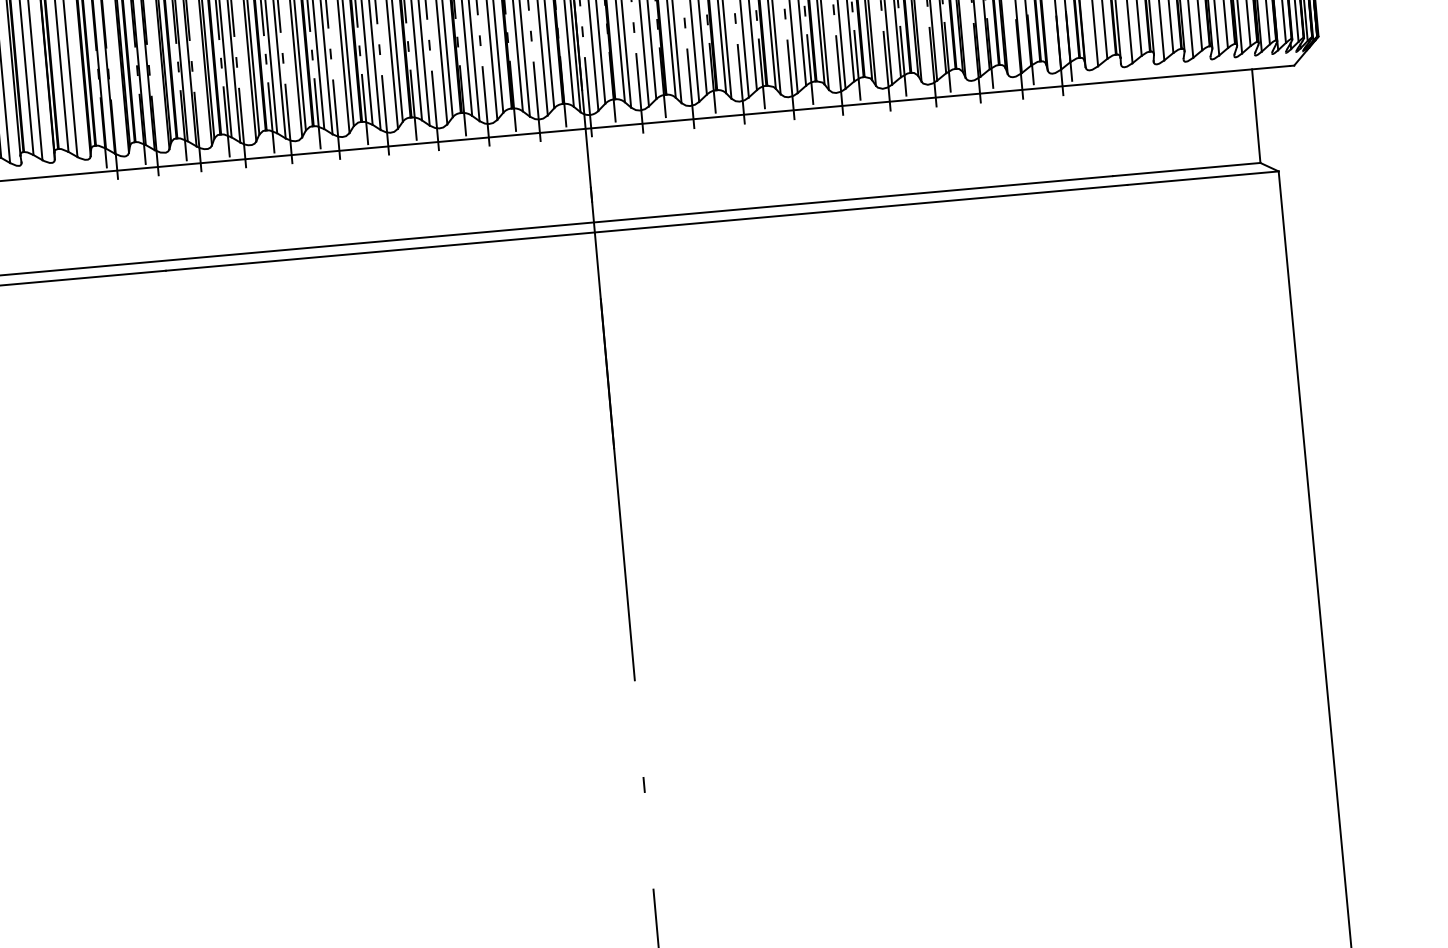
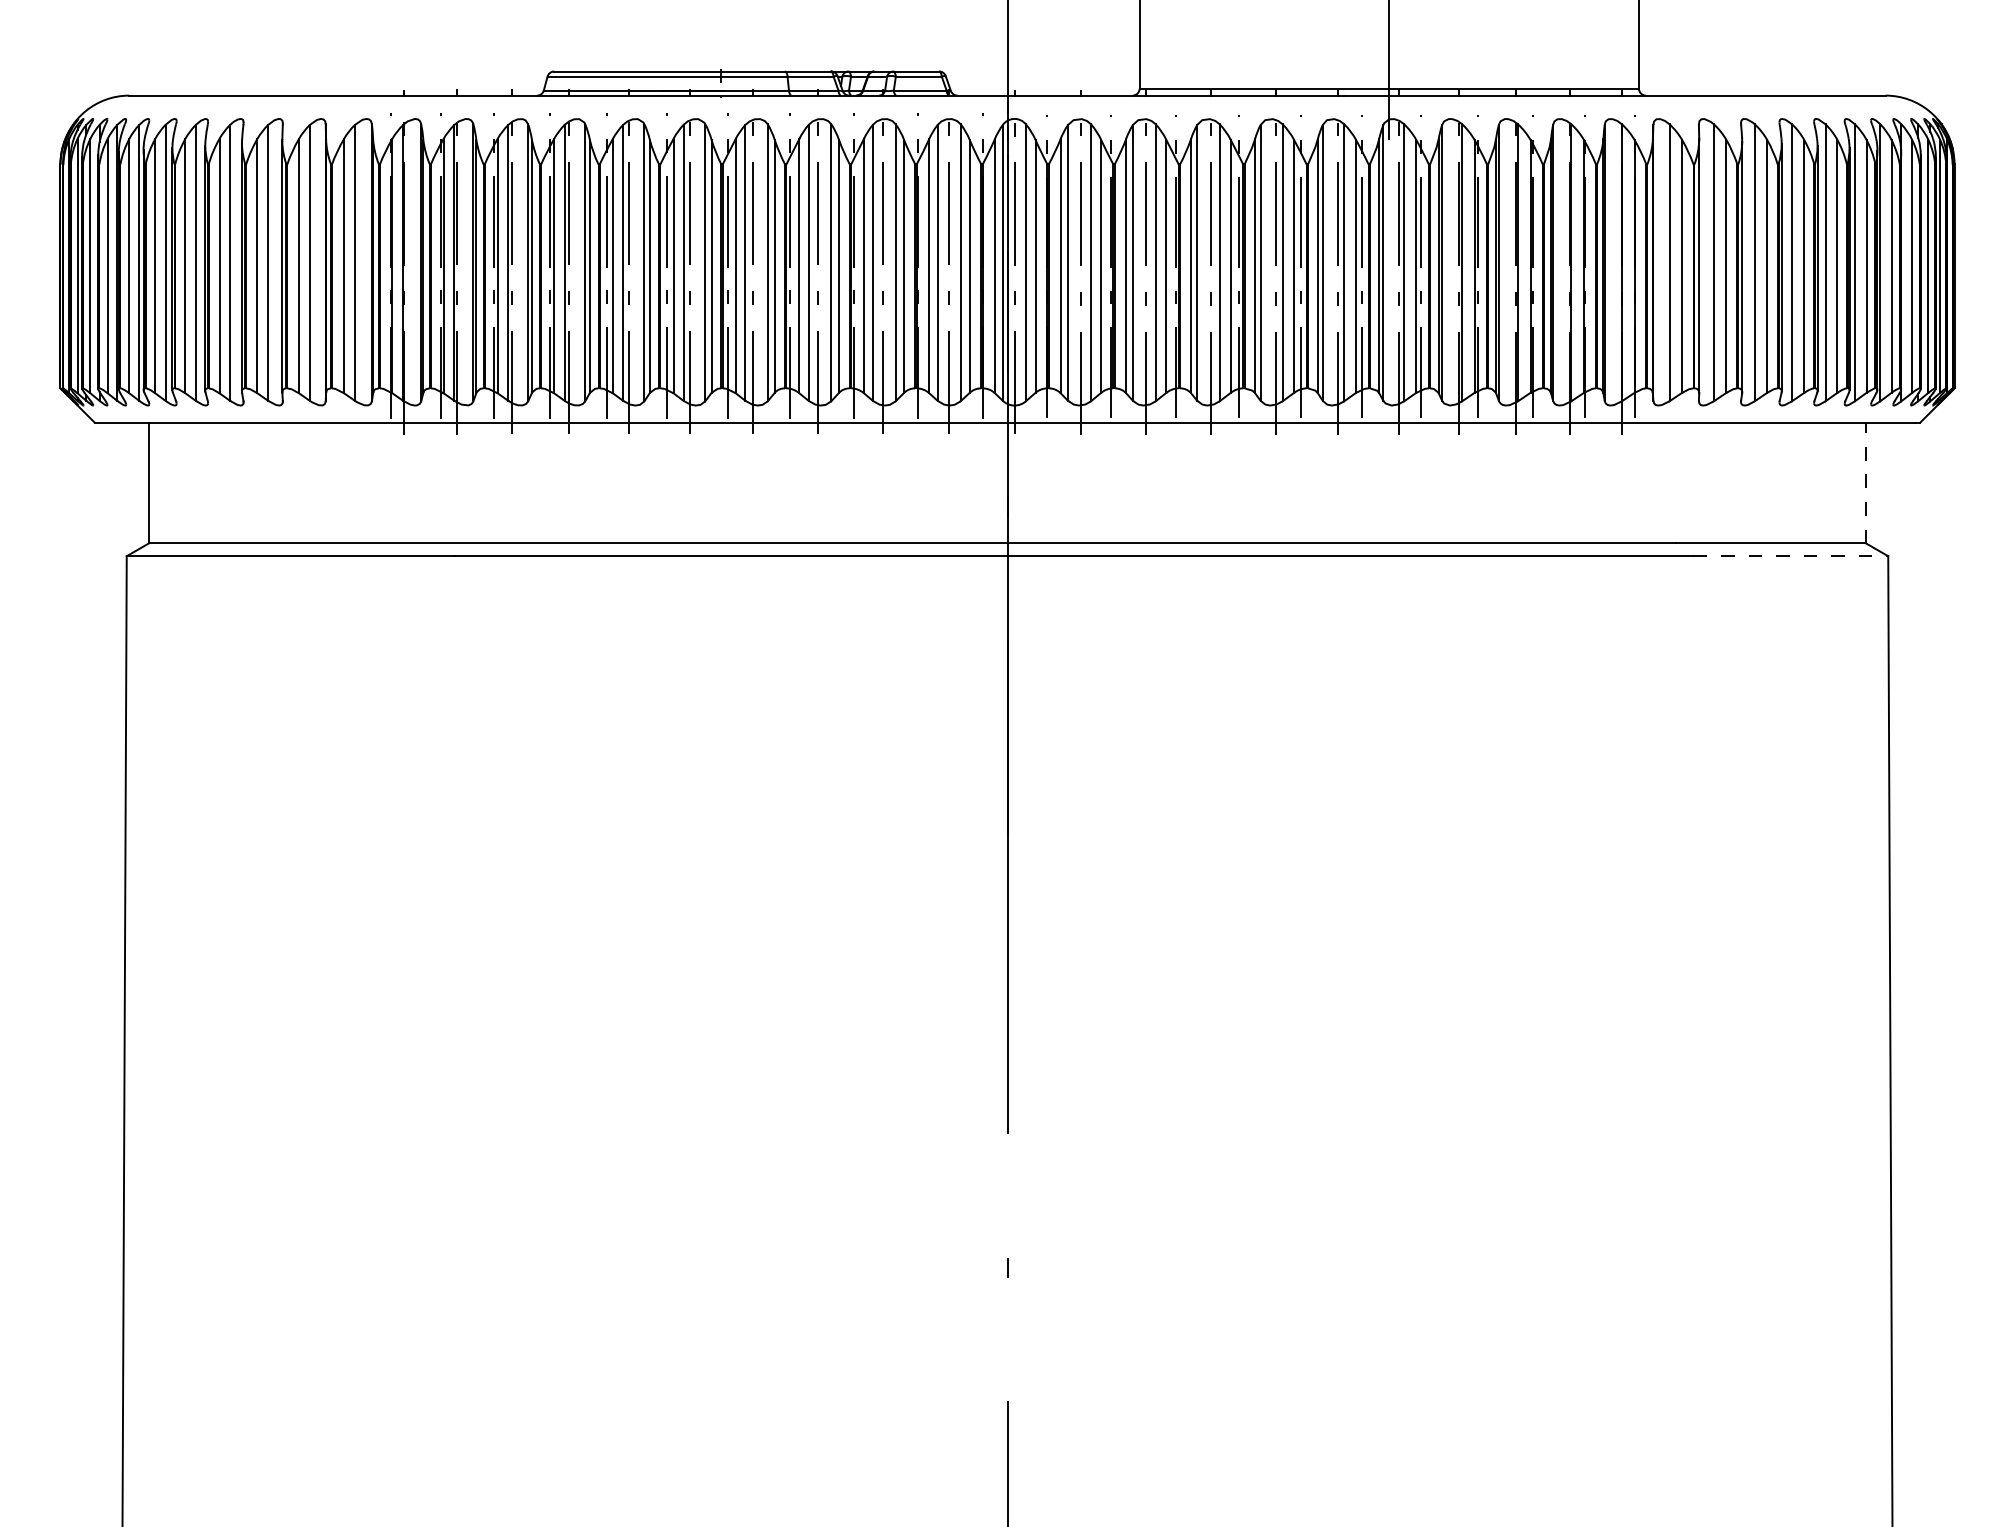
line: (1255, 115) -> (1865, 482), solid -> dashed
line: (1203, 178) -> (1791, 556), solid -> dashed

